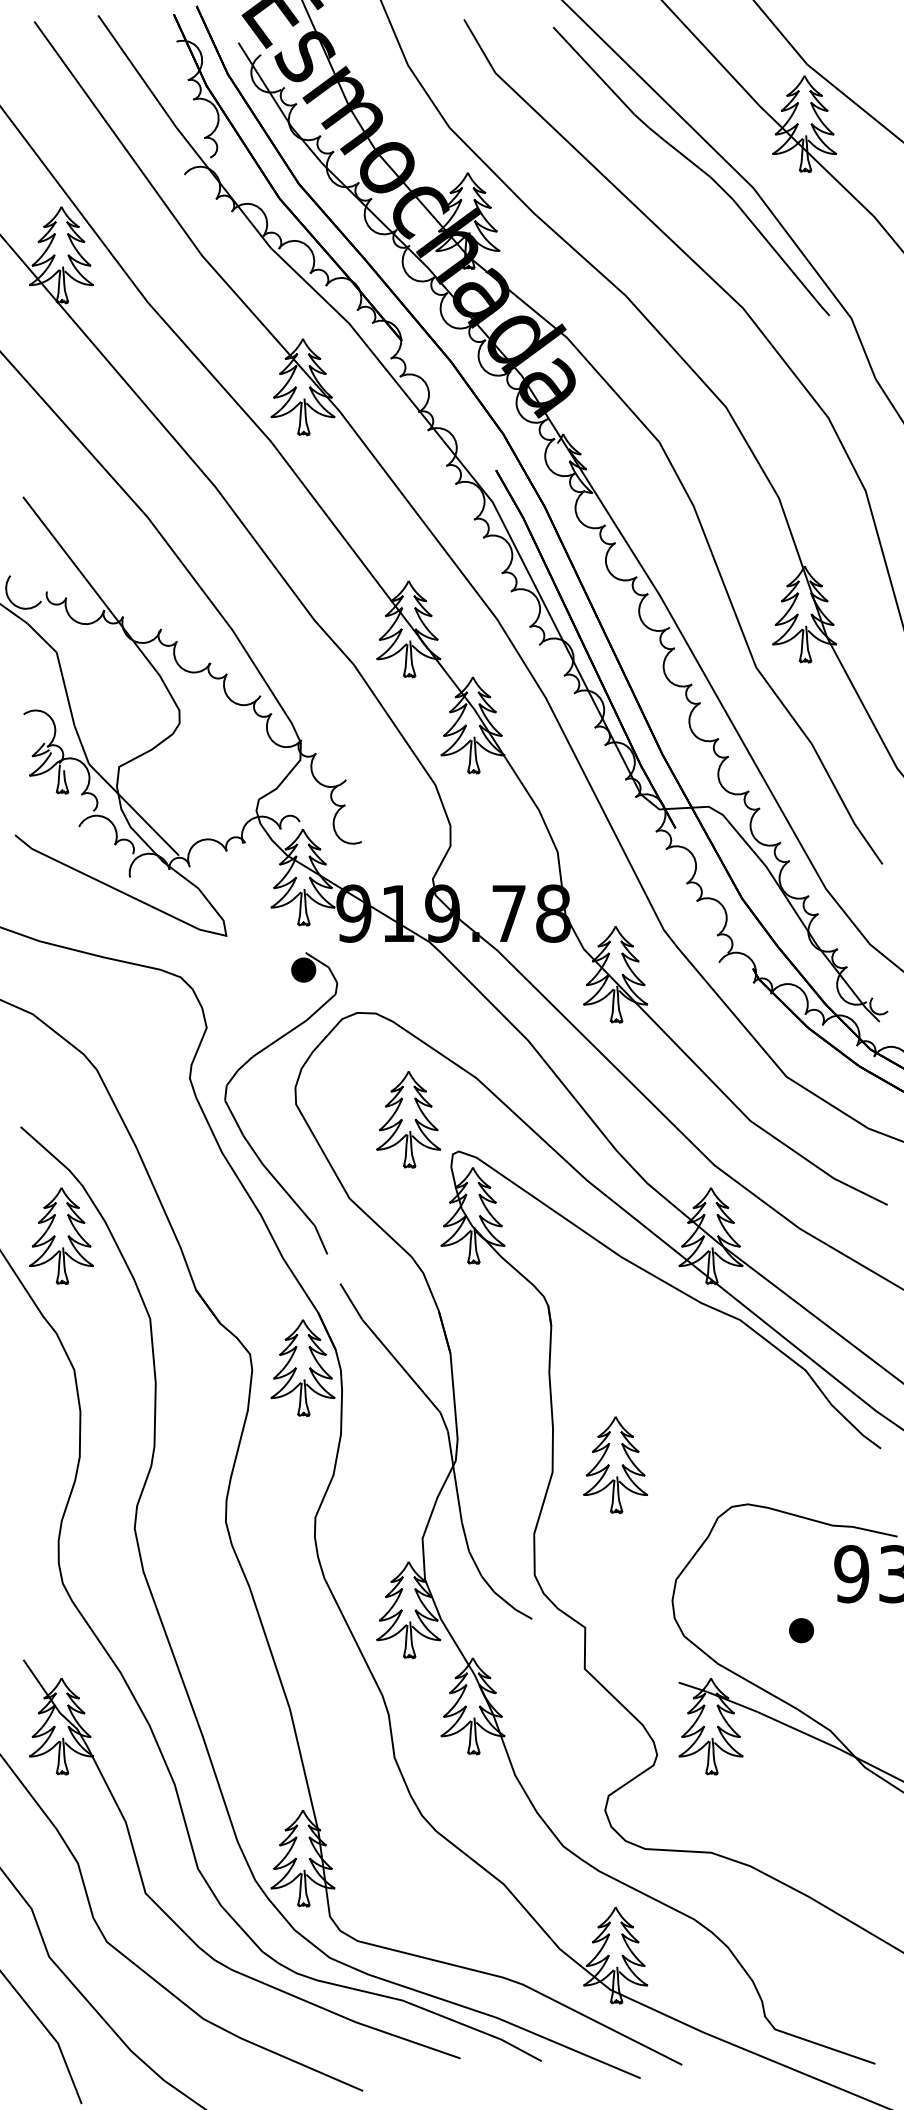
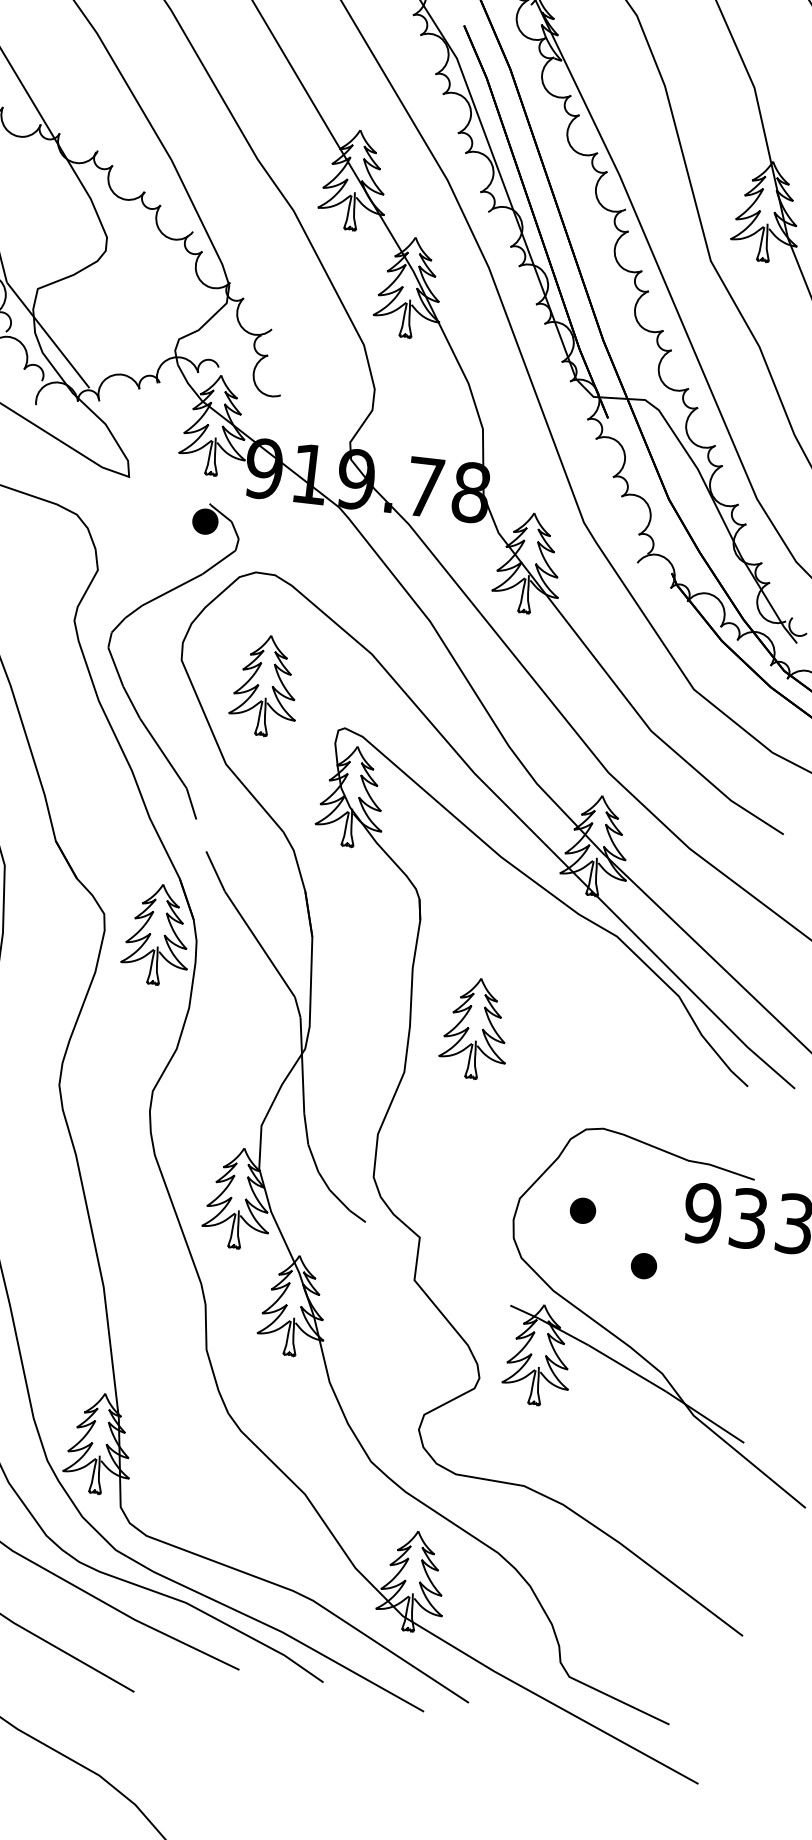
part: (408, 1119) -> (265, 685), moved
part: (615, 1465) -> (475, 1029), moved
part: (737, 1584) -> (582, 1210), added

